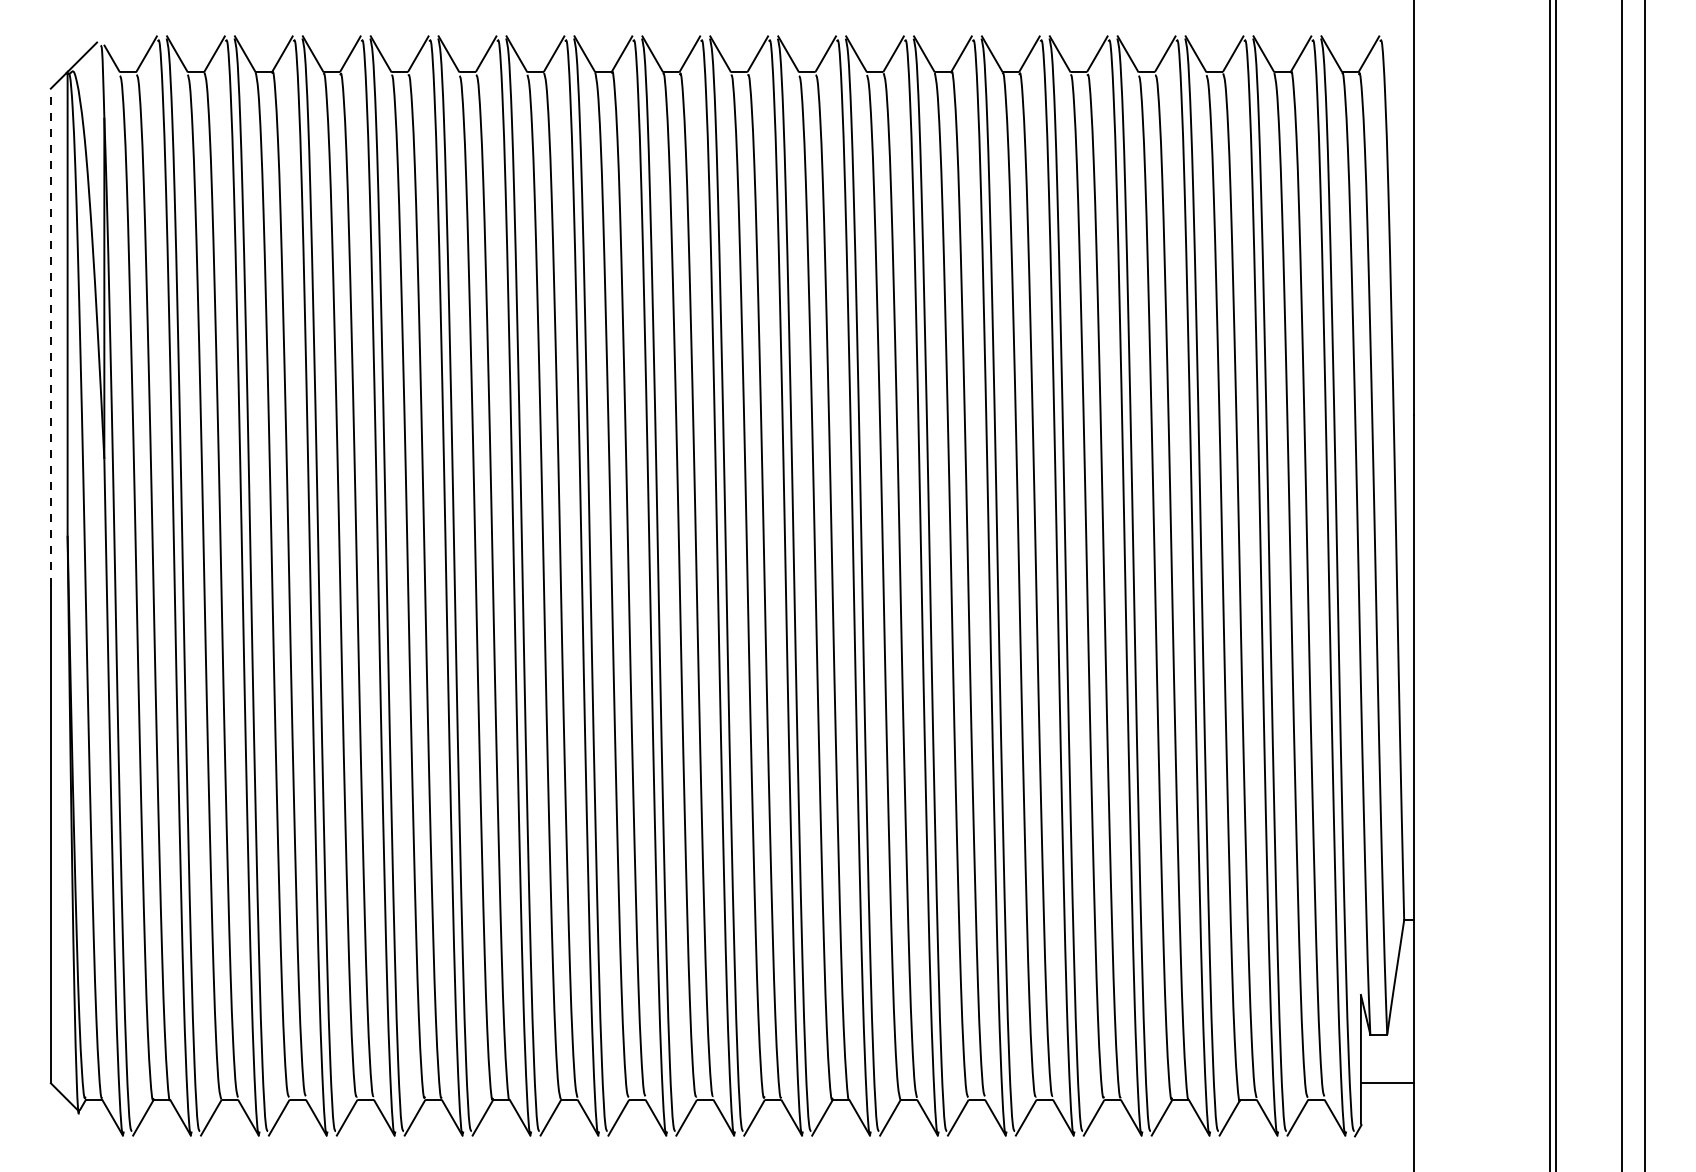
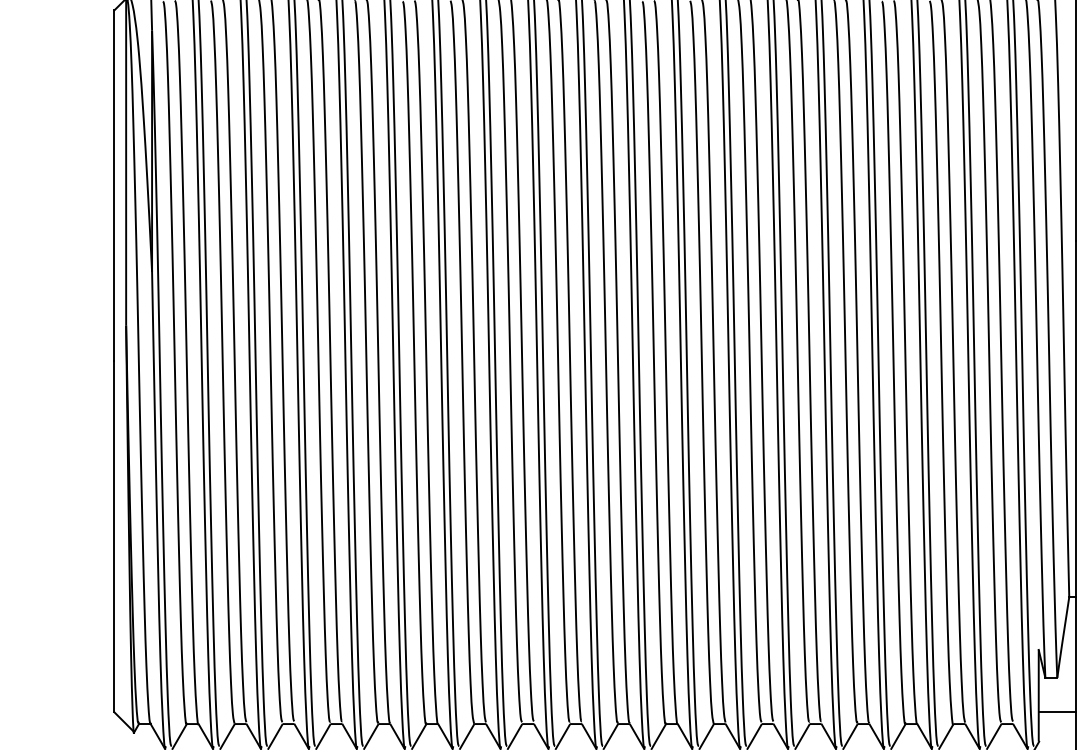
line: (50, 337) -> (114, 186), dashed -> solid

